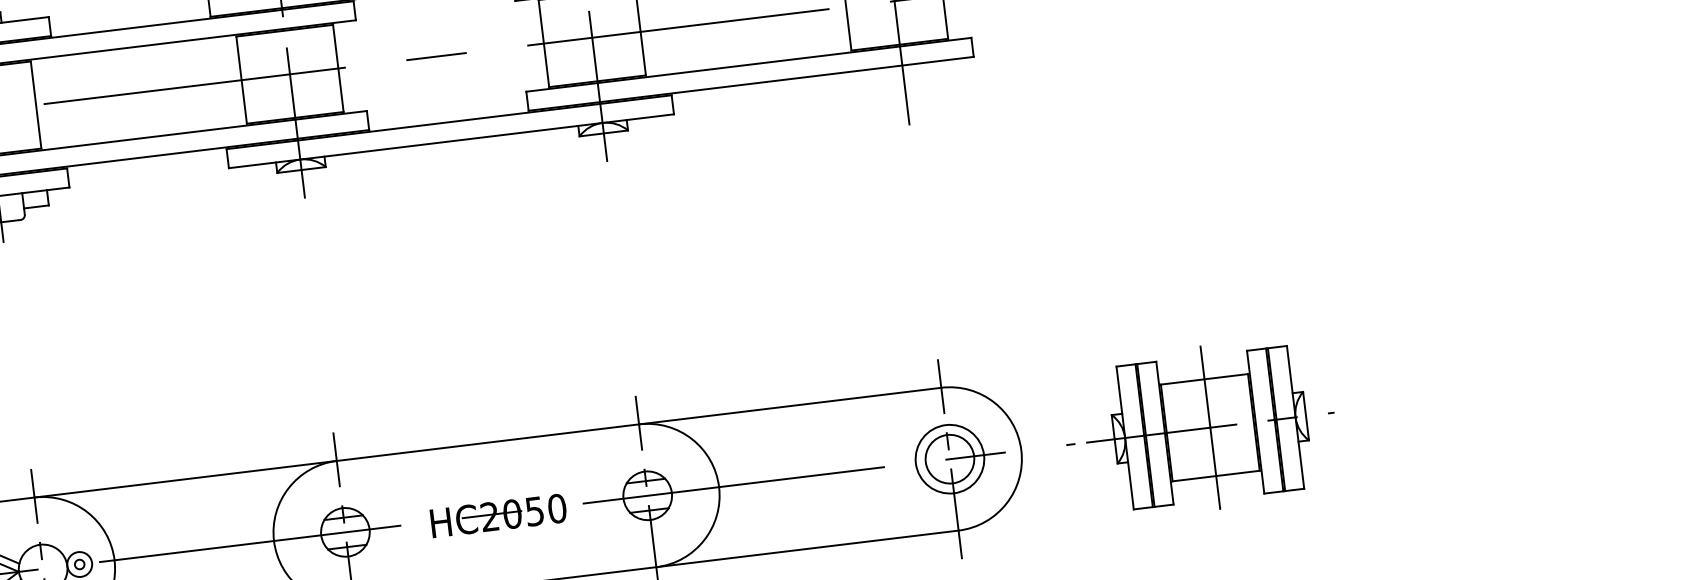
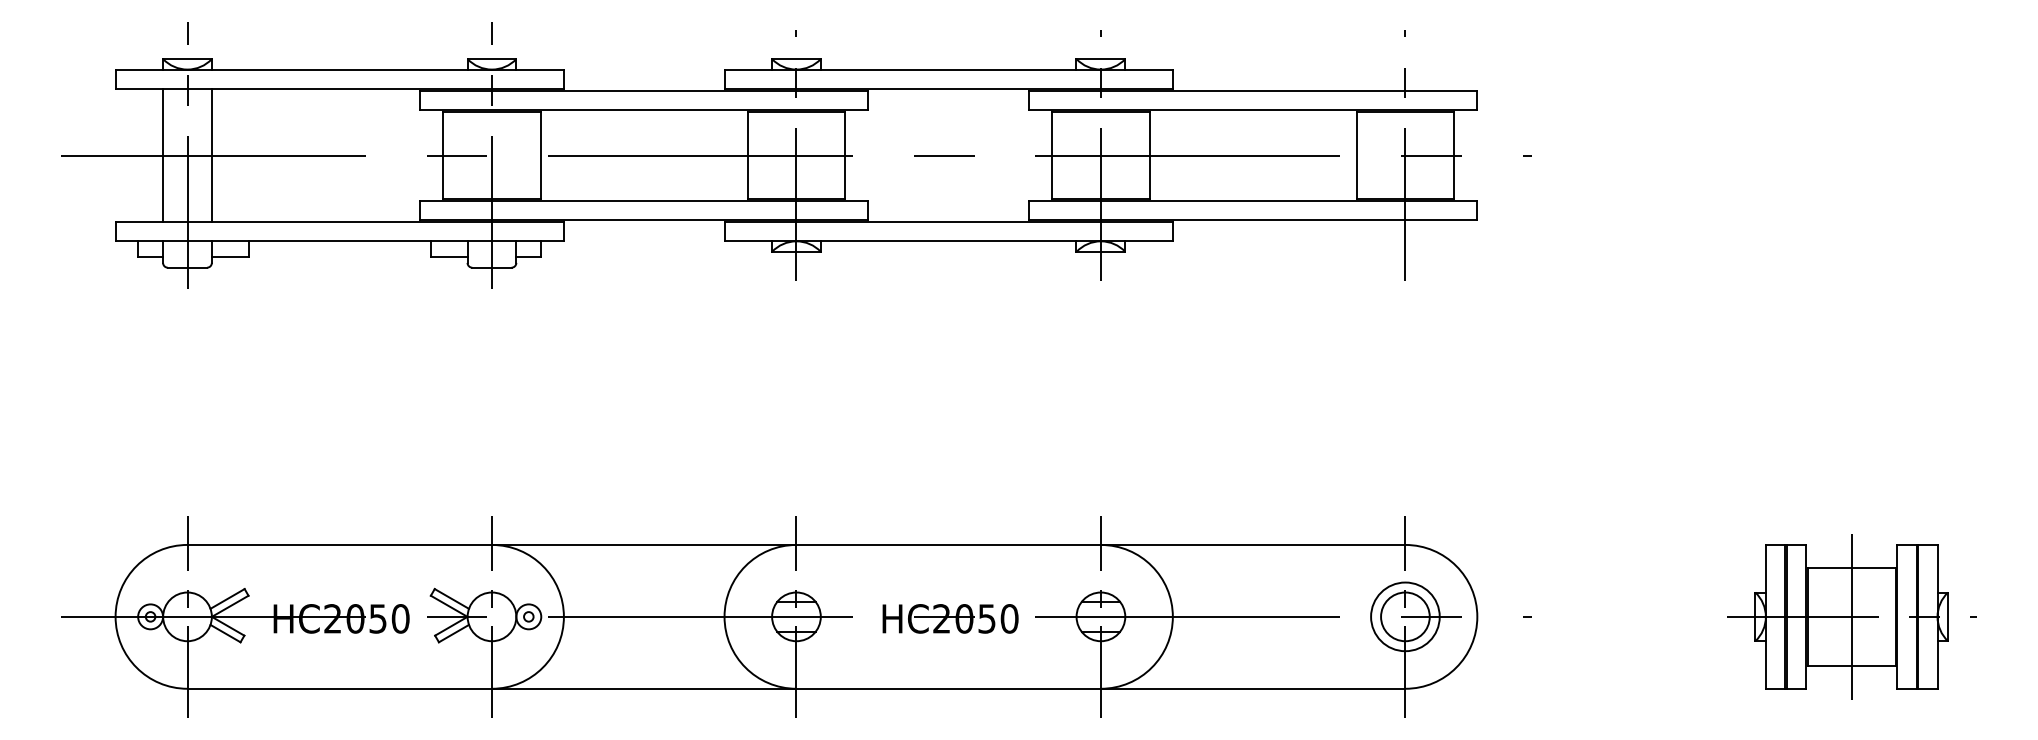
part: (1210, 427) -> (1851, 616), moved

